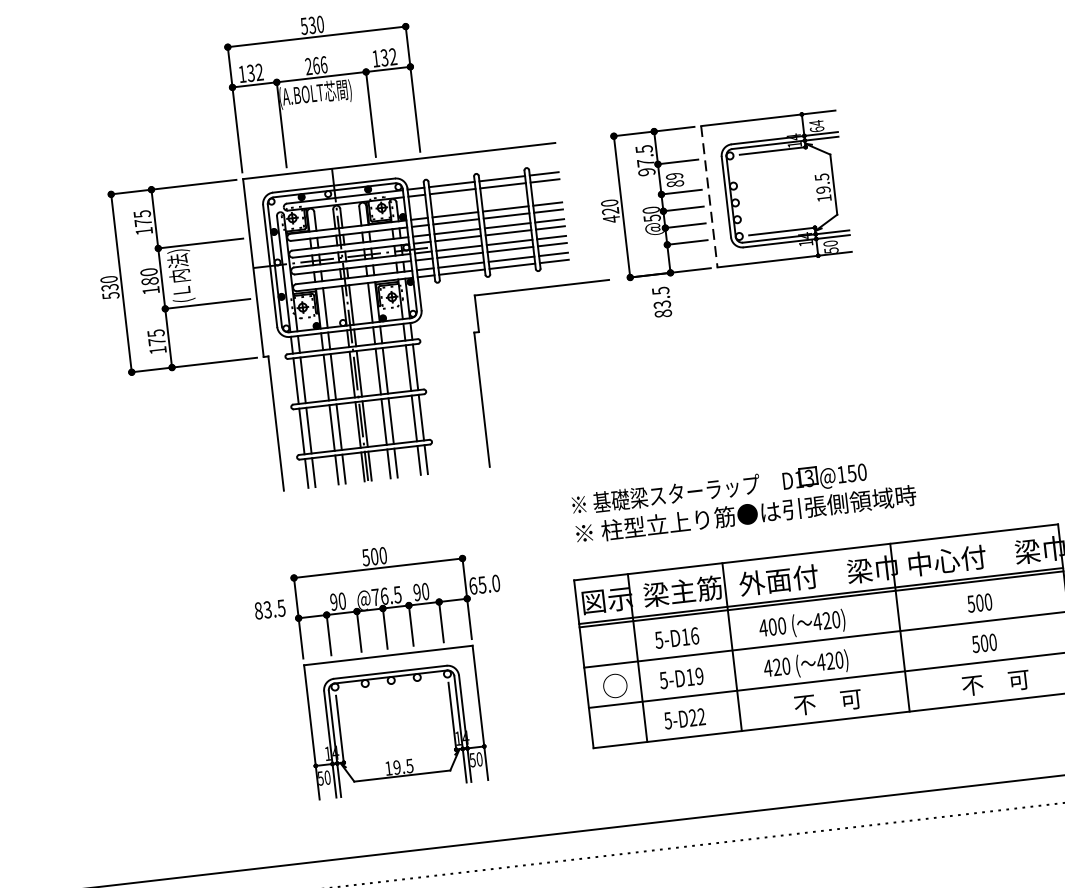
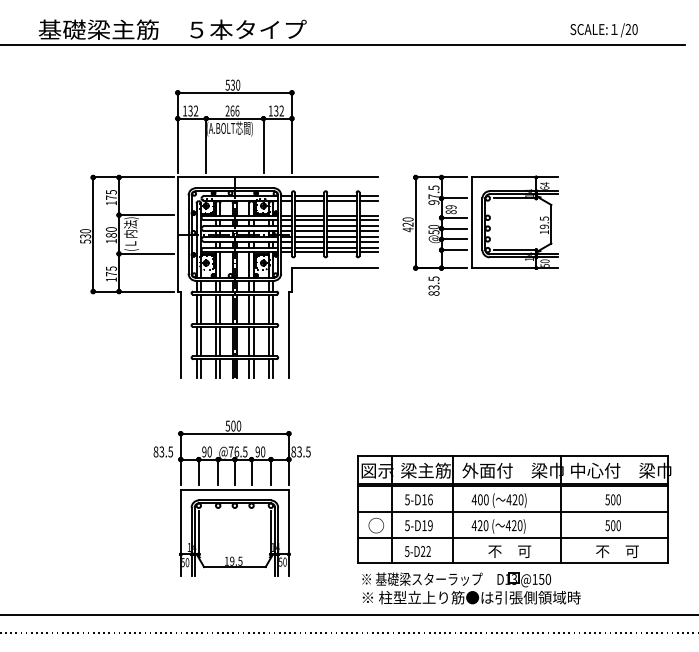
line: (709, 197) -> (471, 223), dashed -> solid
part: (480, 380) -> (289, 322), moved
part: (744, 500) -> (471, 588), moved
text: (483, 584) -> (300, 451), 65.0 -> 83.5

